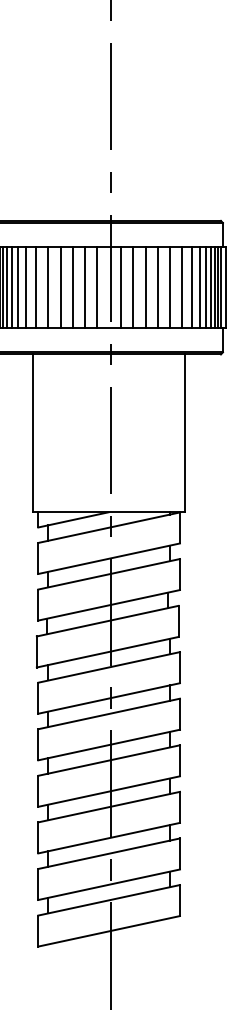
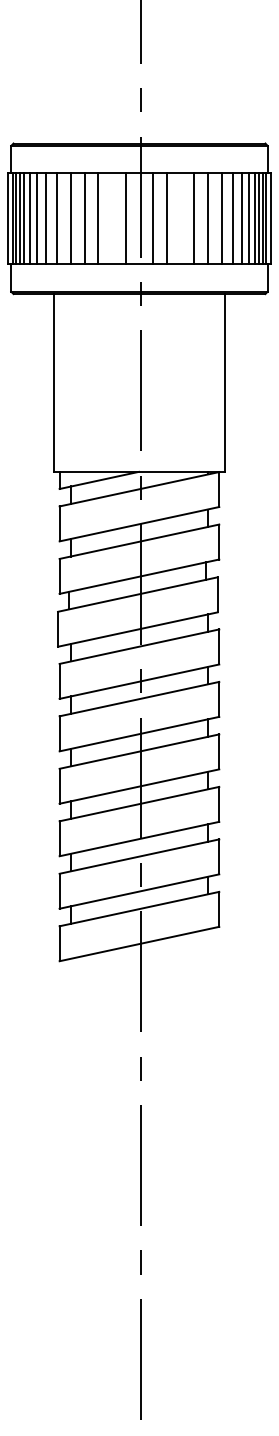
line: (85, 287) -> (112, 218), removed
line: (145, 287) -> (180, 218), removed

